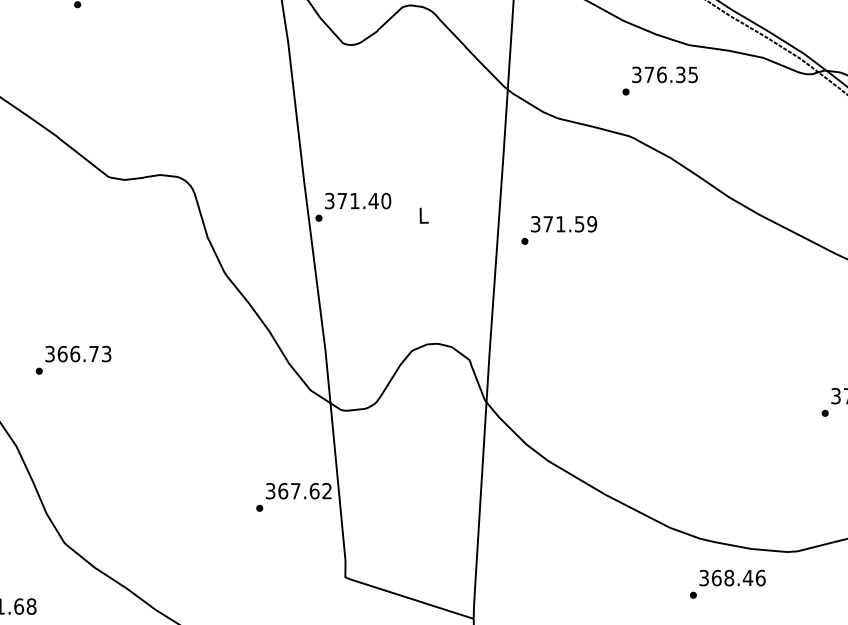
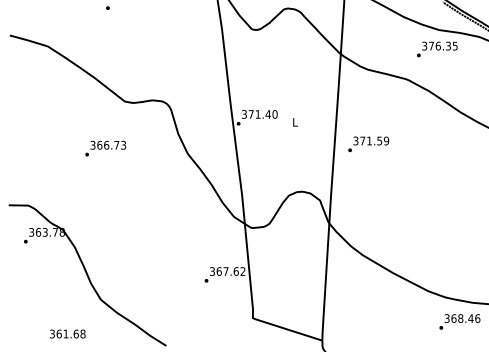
text: (660, 81) -> (437, 49), moved
text: (558, 230) -> (368, 144), moved
text: (73, 359) -> (105, 148), moved

